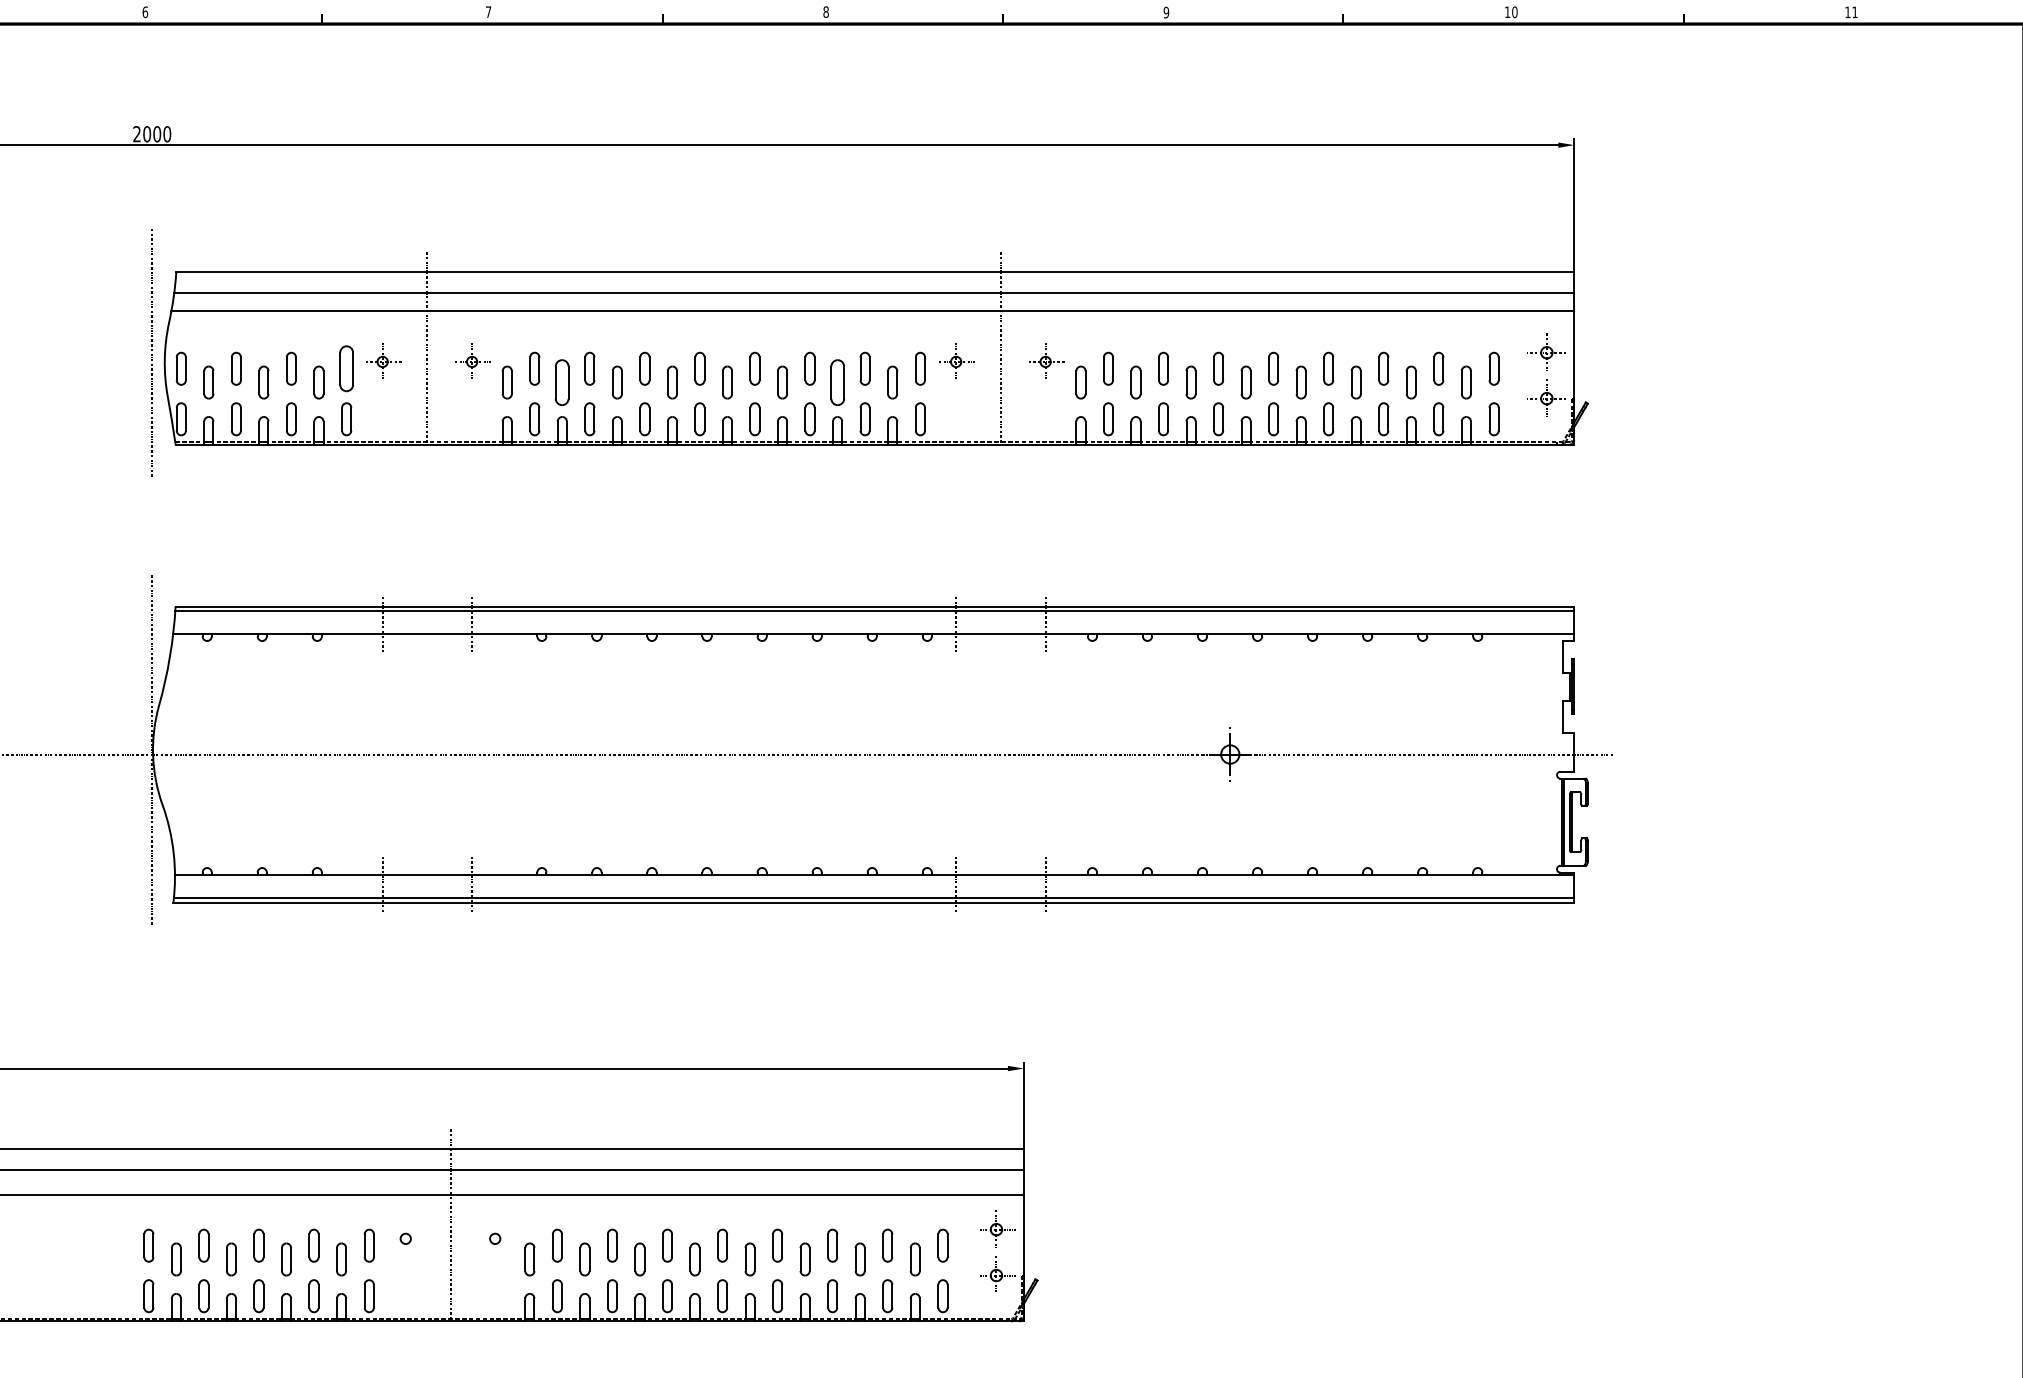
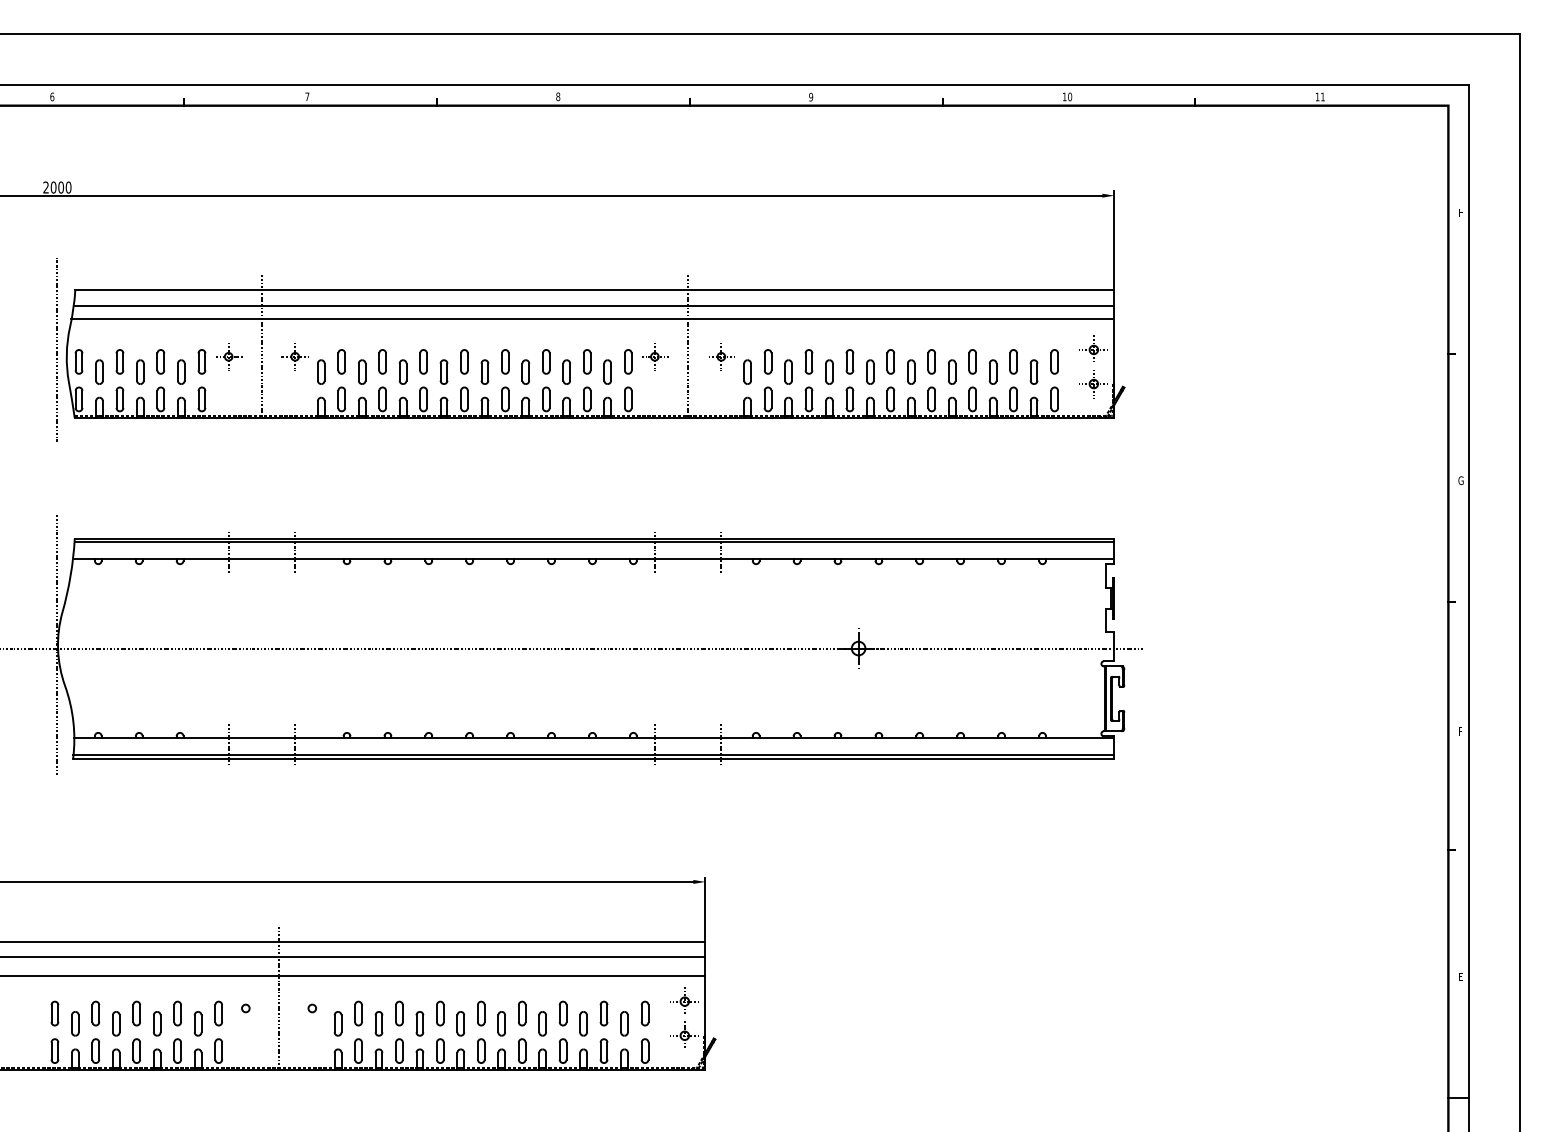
part: (346, 368) -> (201, 361), size x0.71
part: (562, 381) -> (362, 371), size x0.71
part: (837, 381) -> (566, 371), size x0.71

